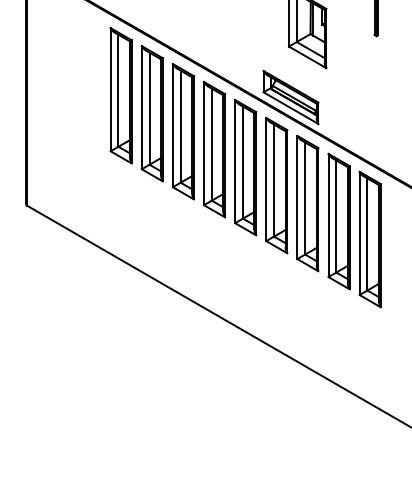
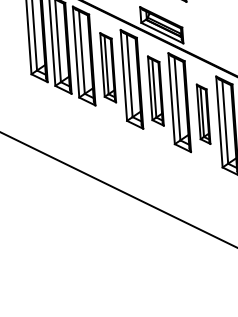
part: (214, 149) -> (108, 67), size x0.7
part: (276, 185) -> (155, 90), size x0.7
part: (338, 221) -> (203, 114), size x0.6

